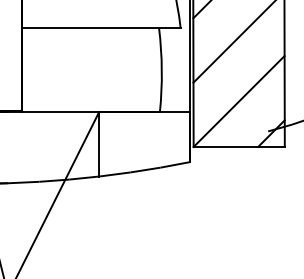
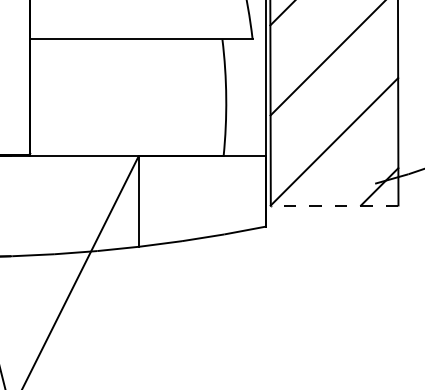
line: (239, 146) -> (334, 205), solid -> dashed

